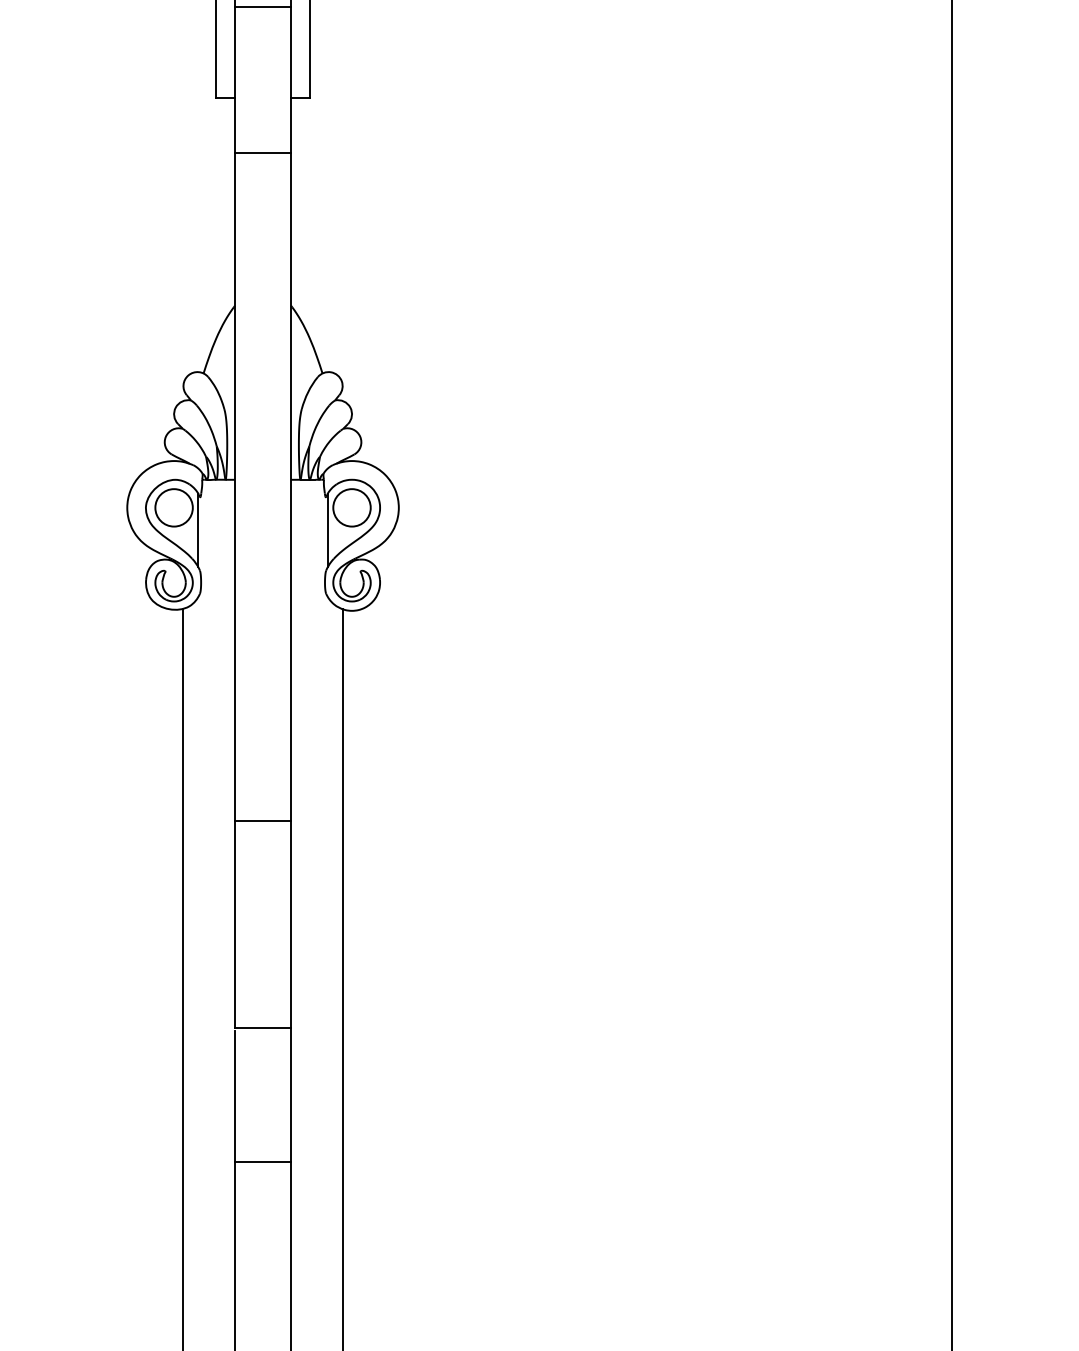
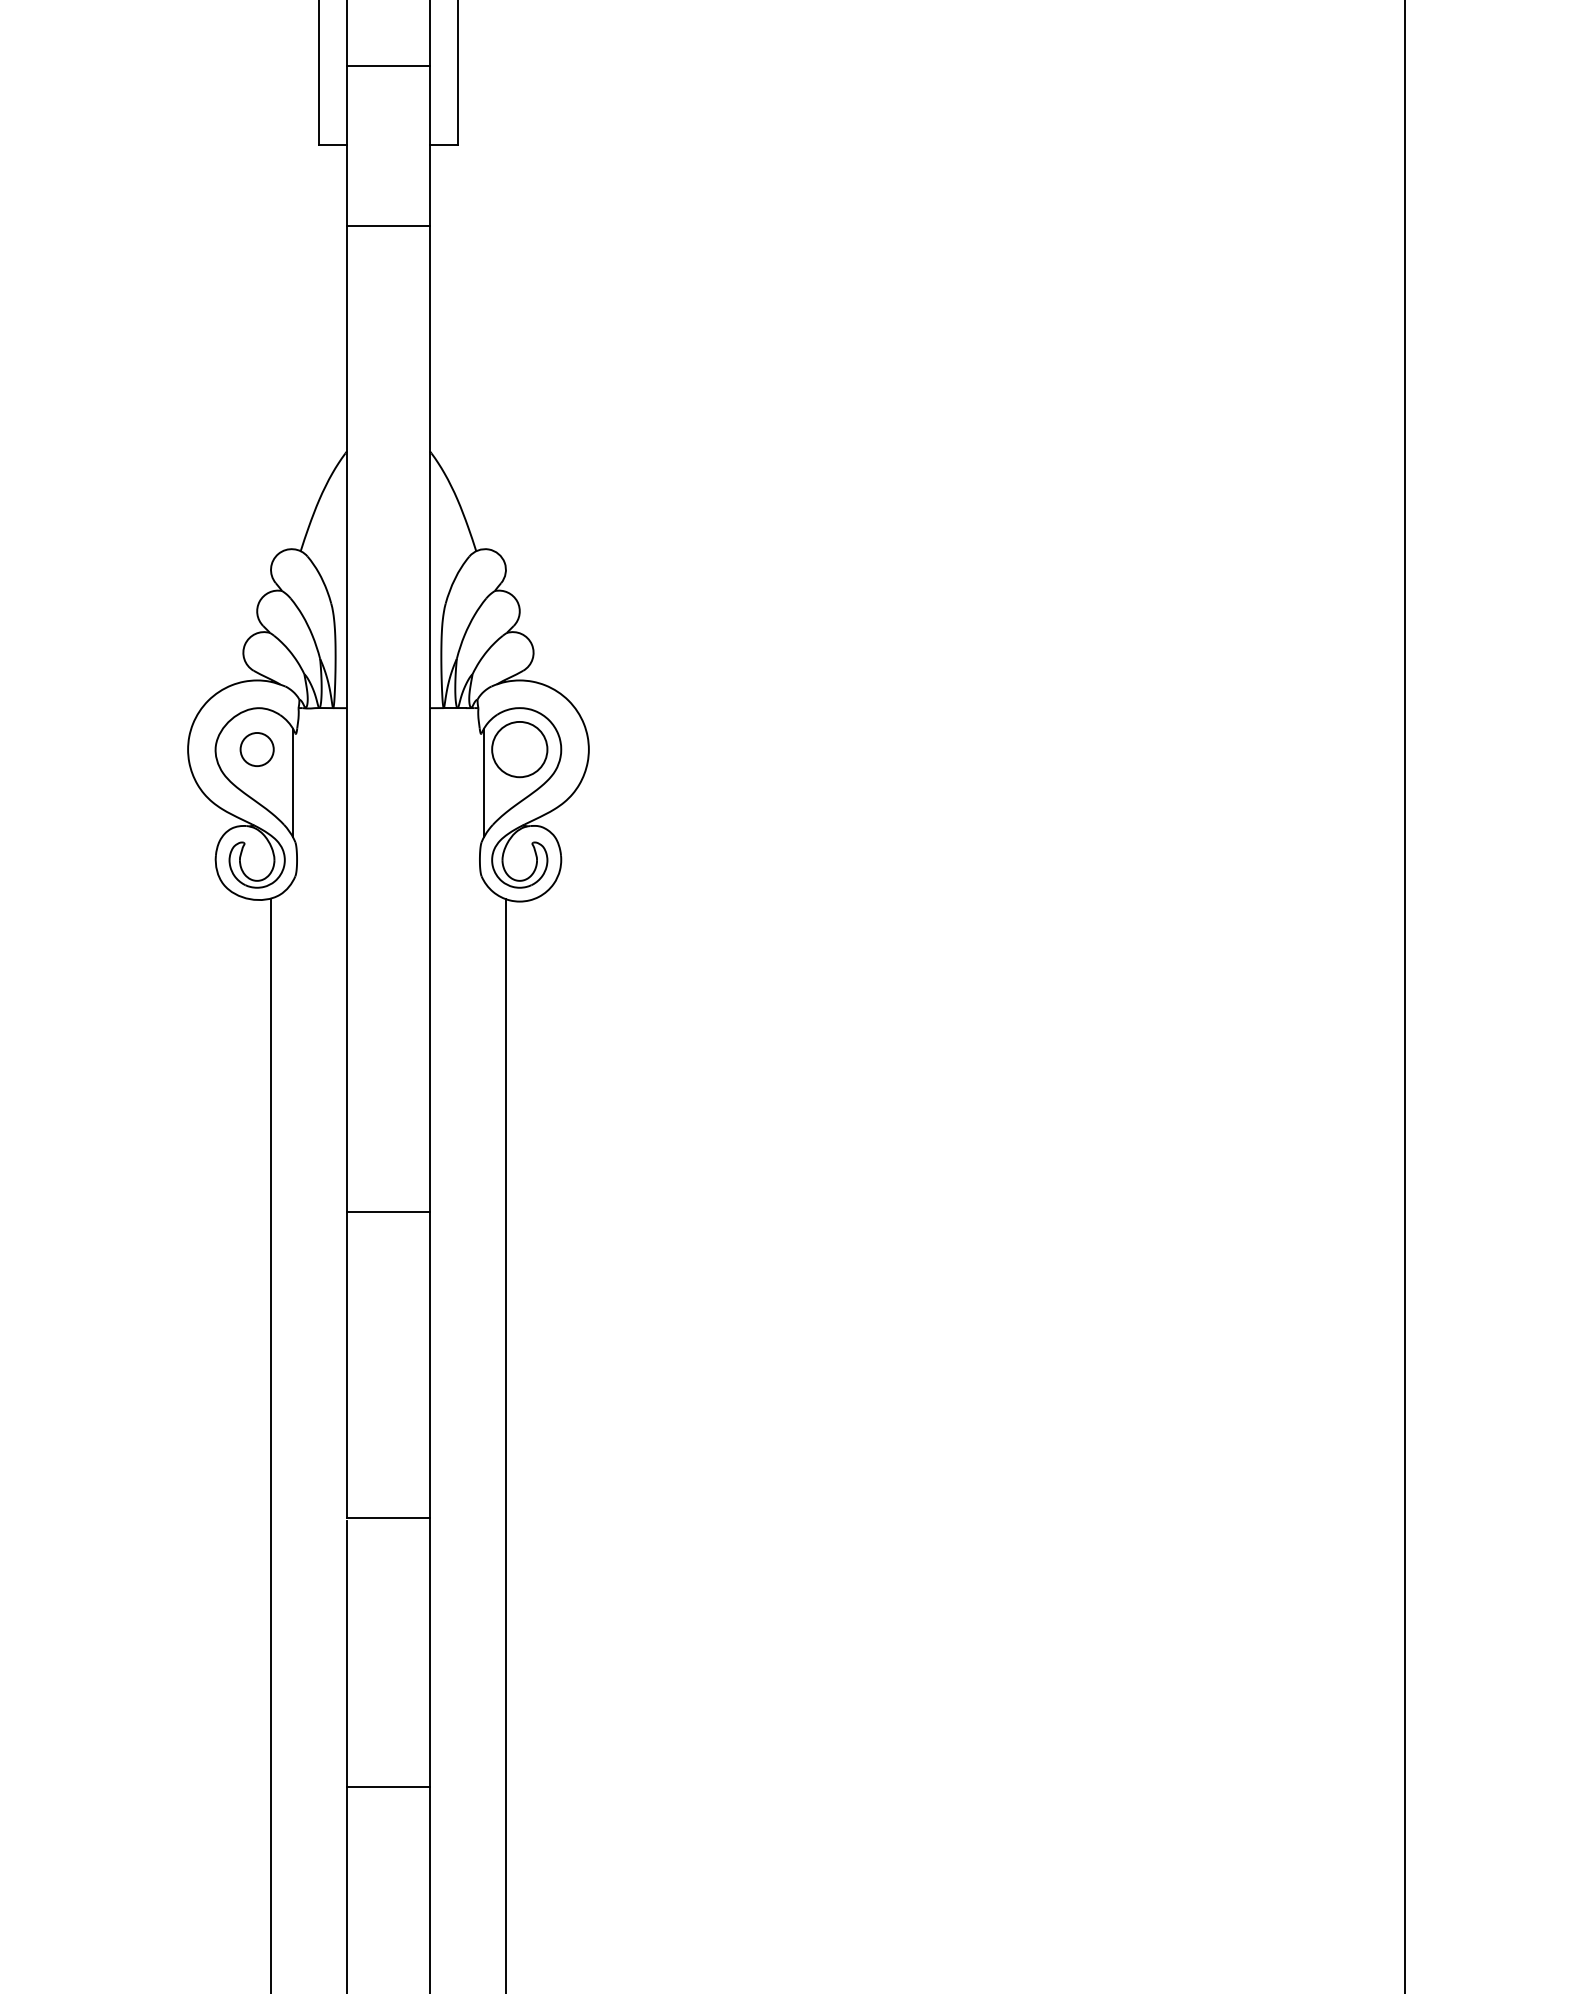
line: (262, 6) -> (387, 65), moved
circle: (173, 507) -> (256, 749), size x0.6
line: (262, 1162) -> (387, 1788), moved

